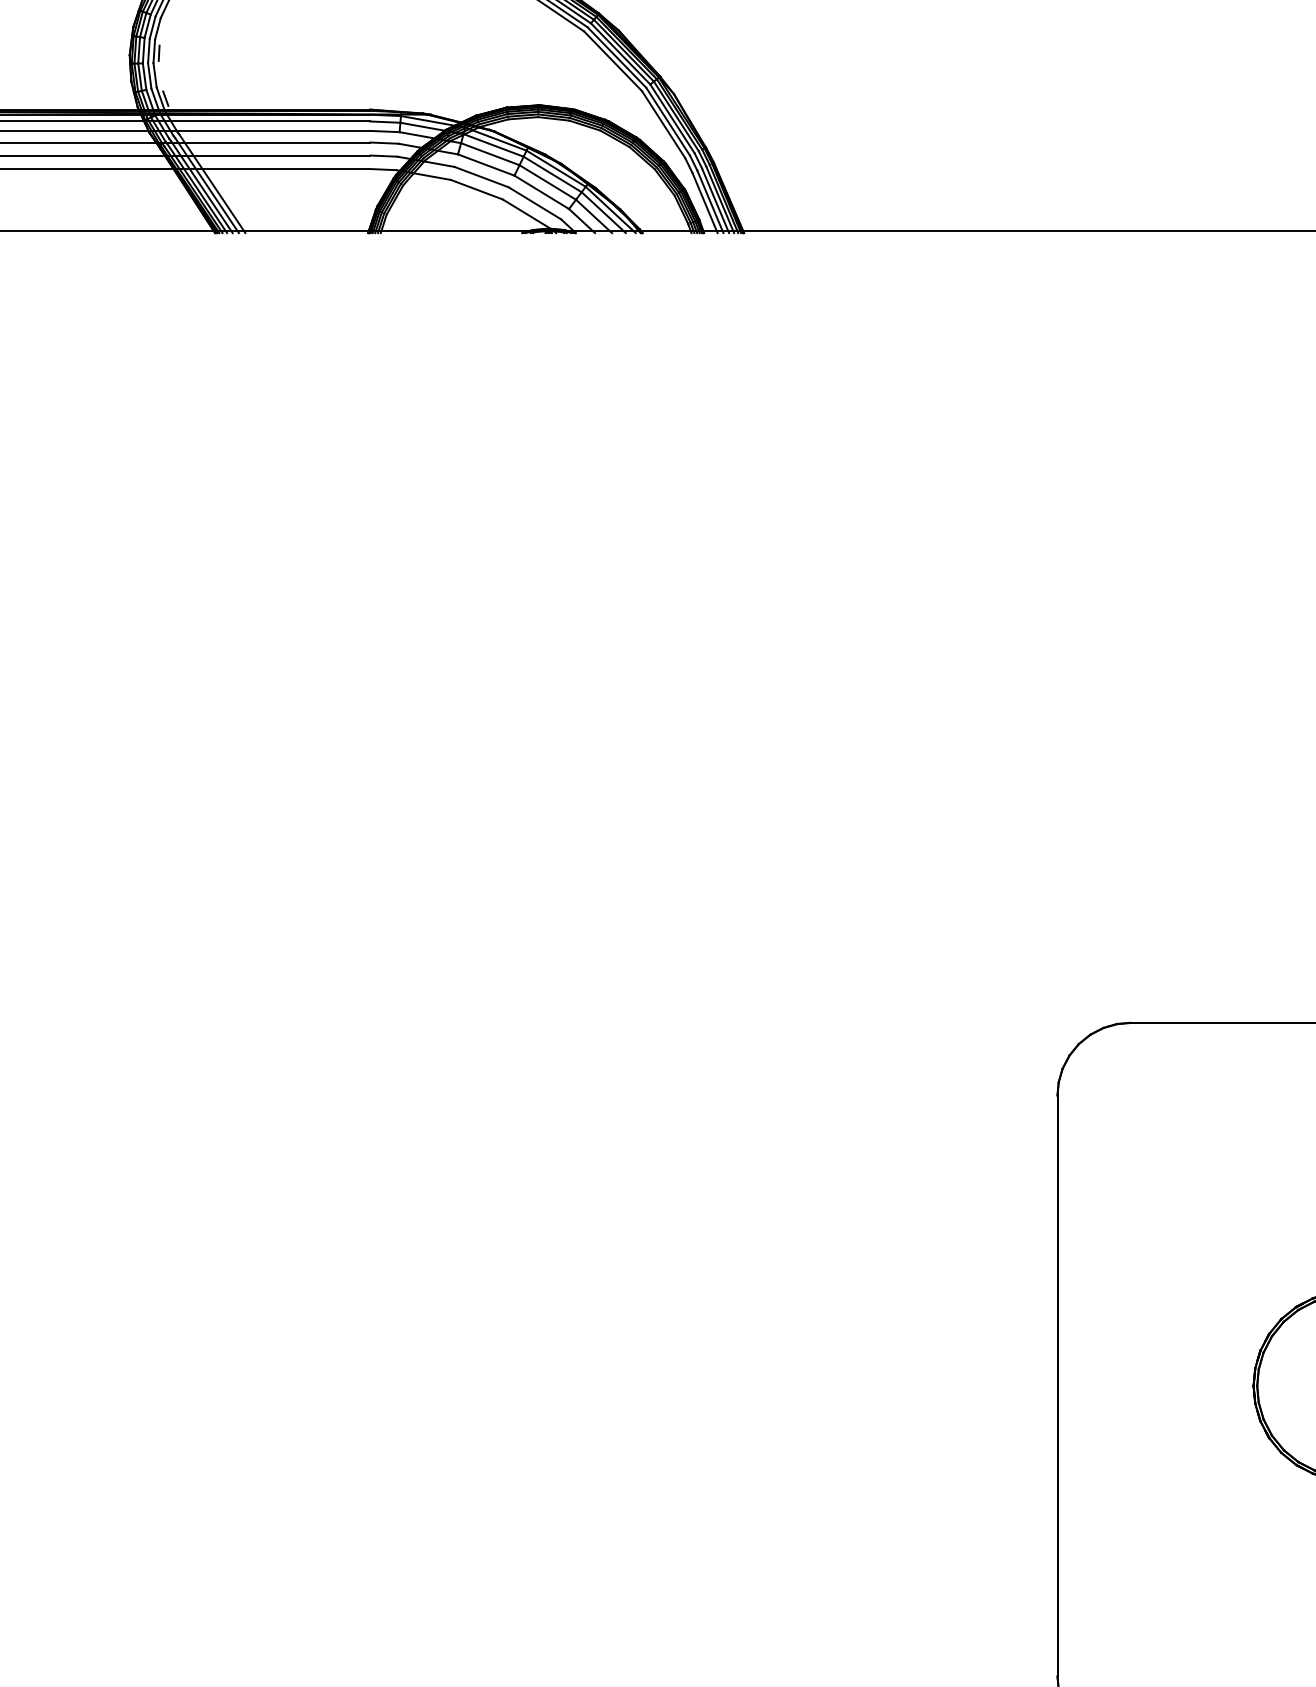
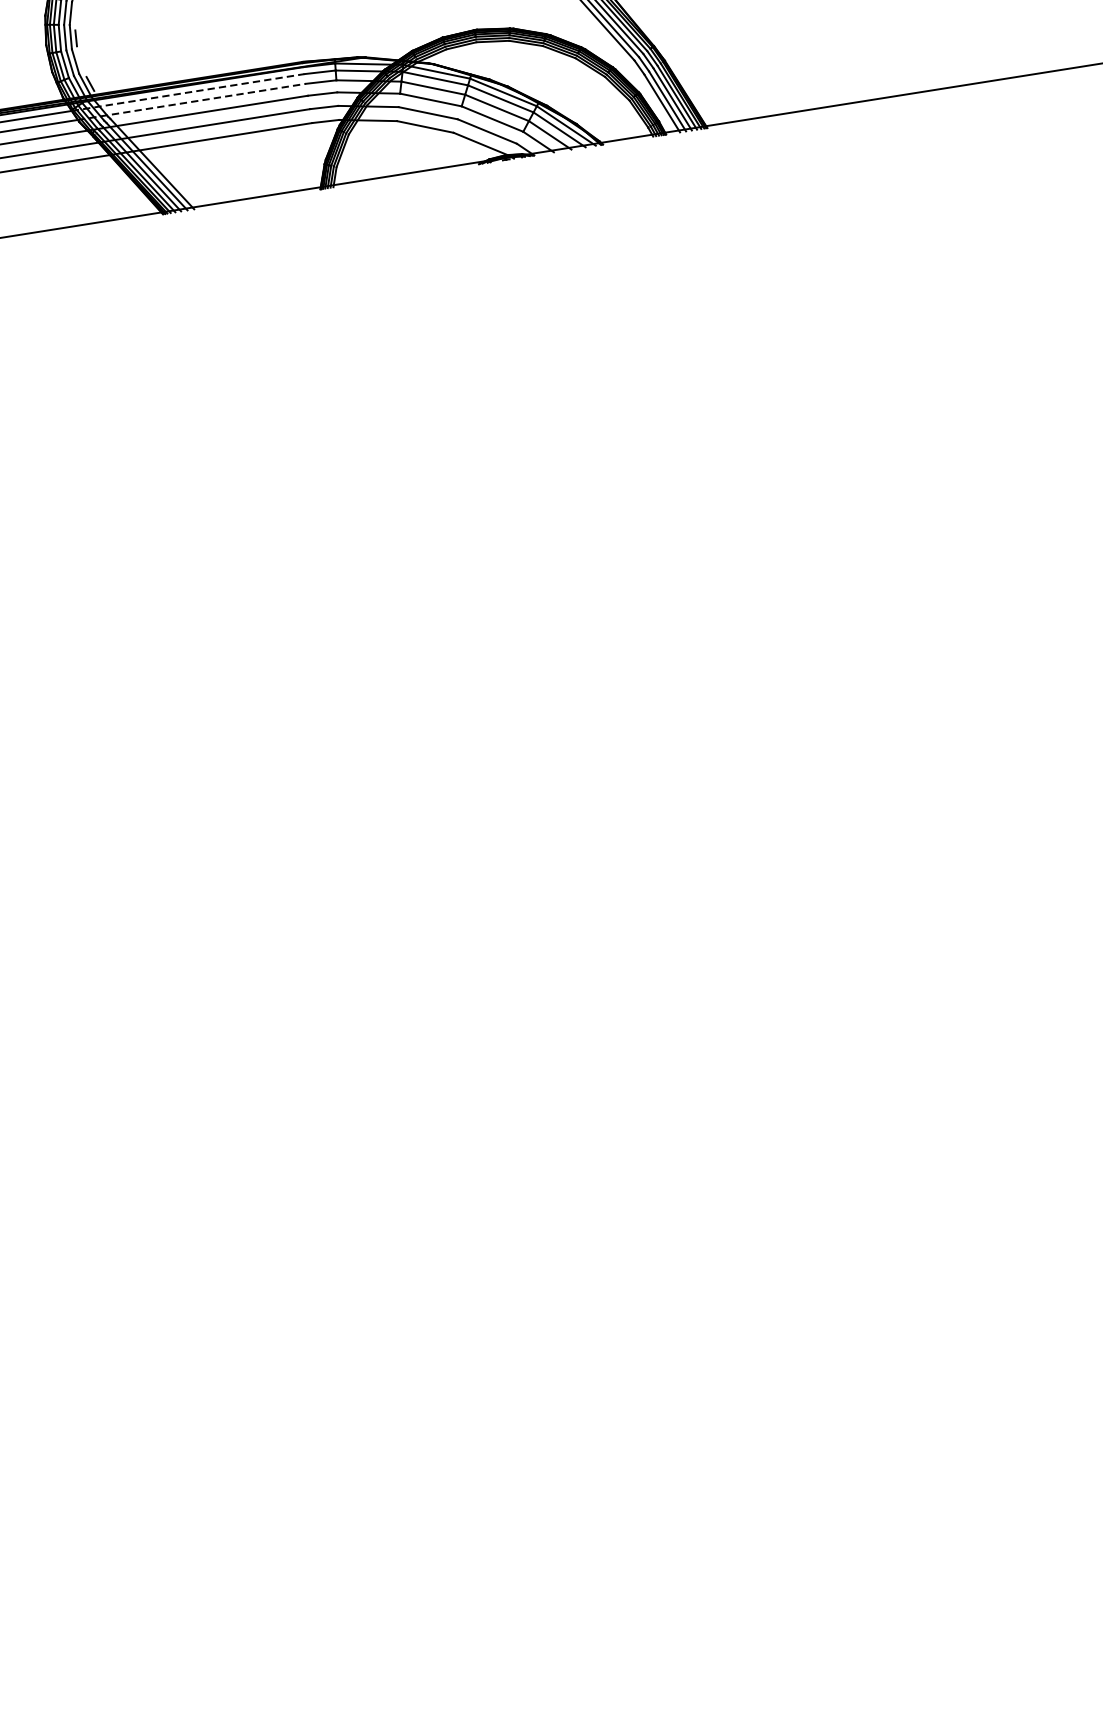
line: (257, 121) -> (188, 92), solid -> dashed
line: (259, 130) -> (191, 101), solid -> dashed

